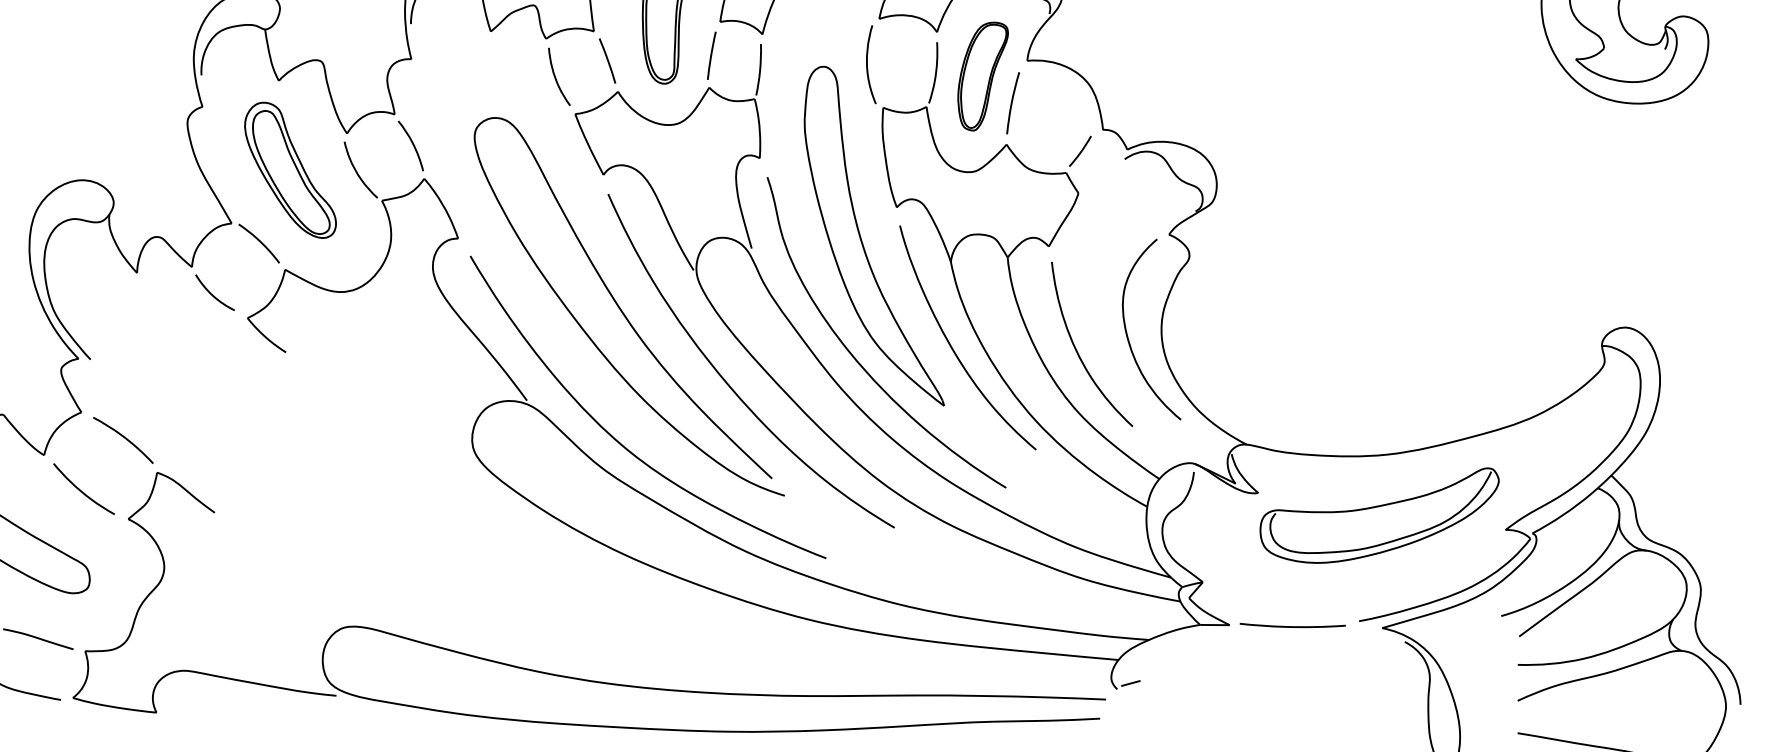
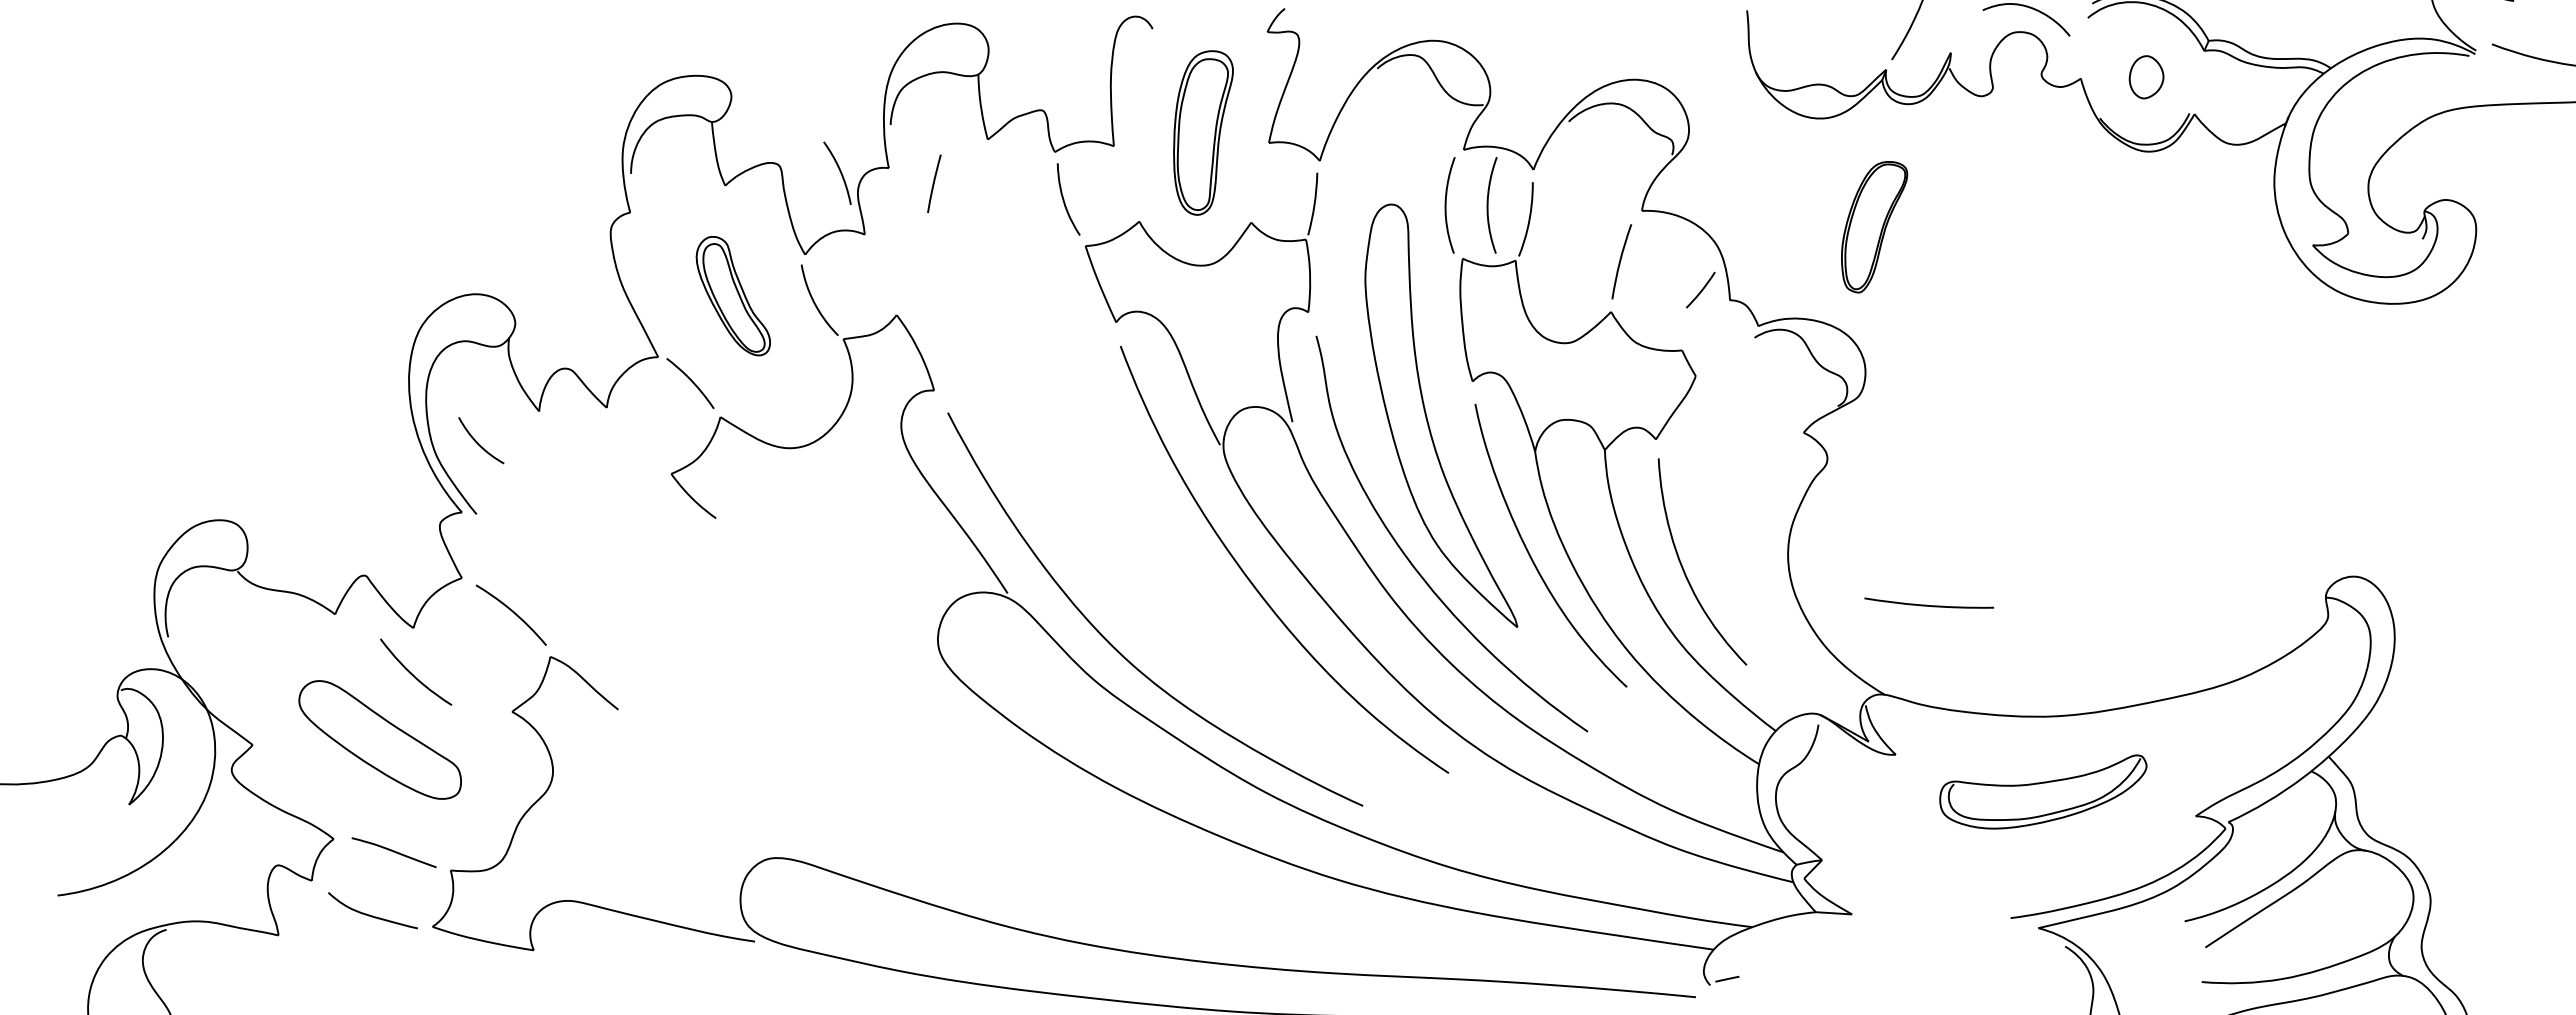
line: (711, 55) -> (934, 183), moved
line: (607, 61) -> (1128, 183), removed
curve: (901, 63) -> (1488, 205), added
part: (983, 76) -> (1874, 227), moved
curve: (412, 144) -> (839, 171), moved
curve: (1080, 150) -> (1701, 289), moved
part: (290, 169) -> (733, 295), size x0.7
curve: (212, 294) -> (478, 442), moved
curve: (623, 312) -> (1131, 491), removed
curve: (1127, 333) -> (1746, 550), removed
curve: (82, 491) -> (413, 674), moved
part: (1380, 516) -> (2043, 791), size x0.7
curve: (1291, 625) -> (1927, 604), moved

